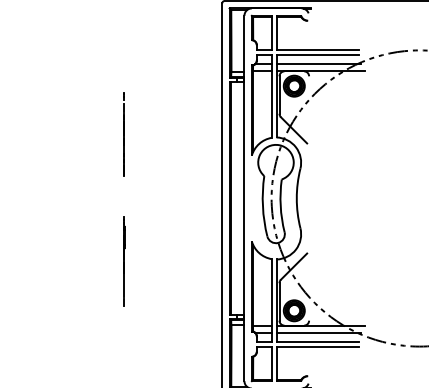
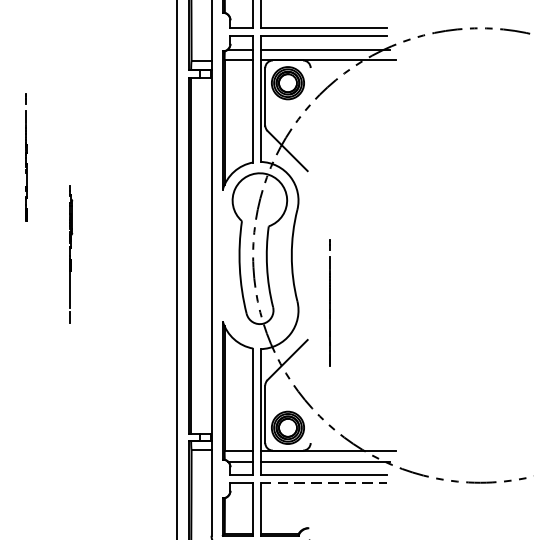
line: (321, 229) -> (329, 303), added
line: (124, 261) -> (71, 254), moved
line: (318, 346) -> (325, 482), solid -> dashed

